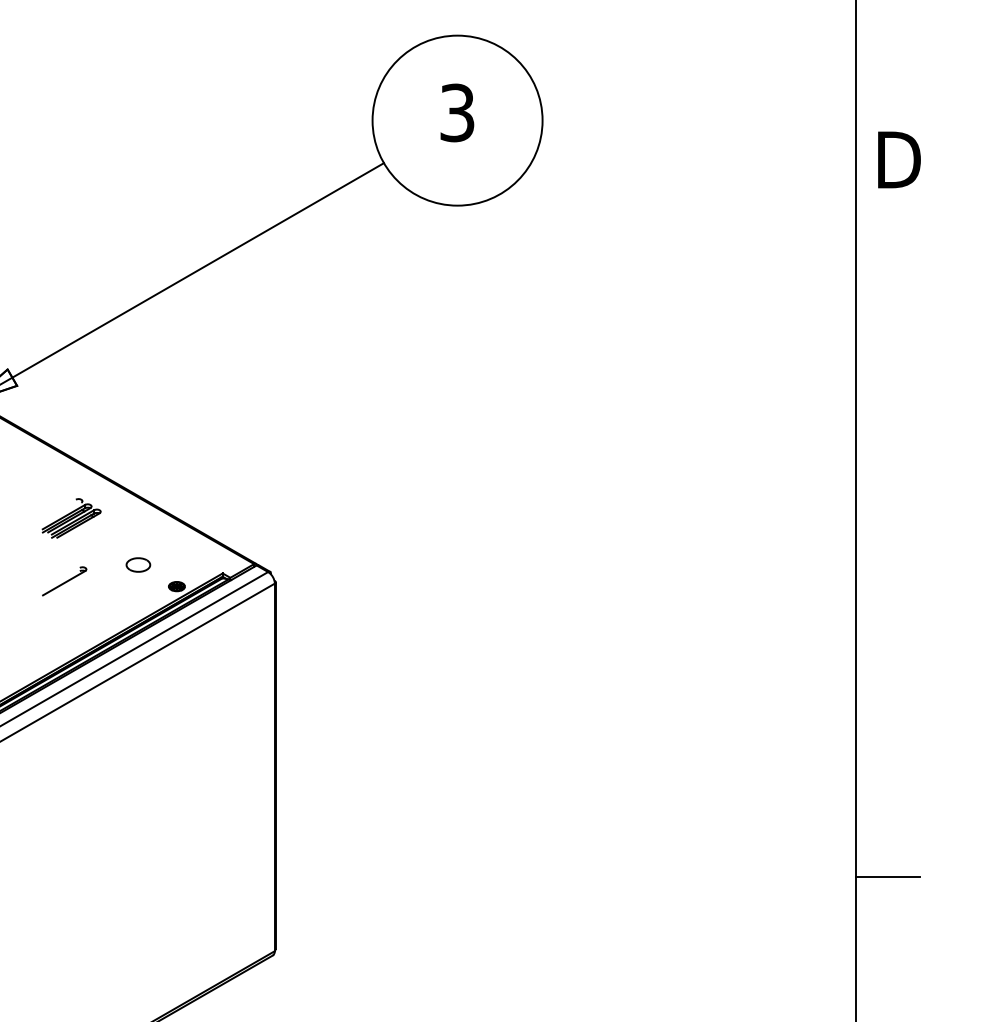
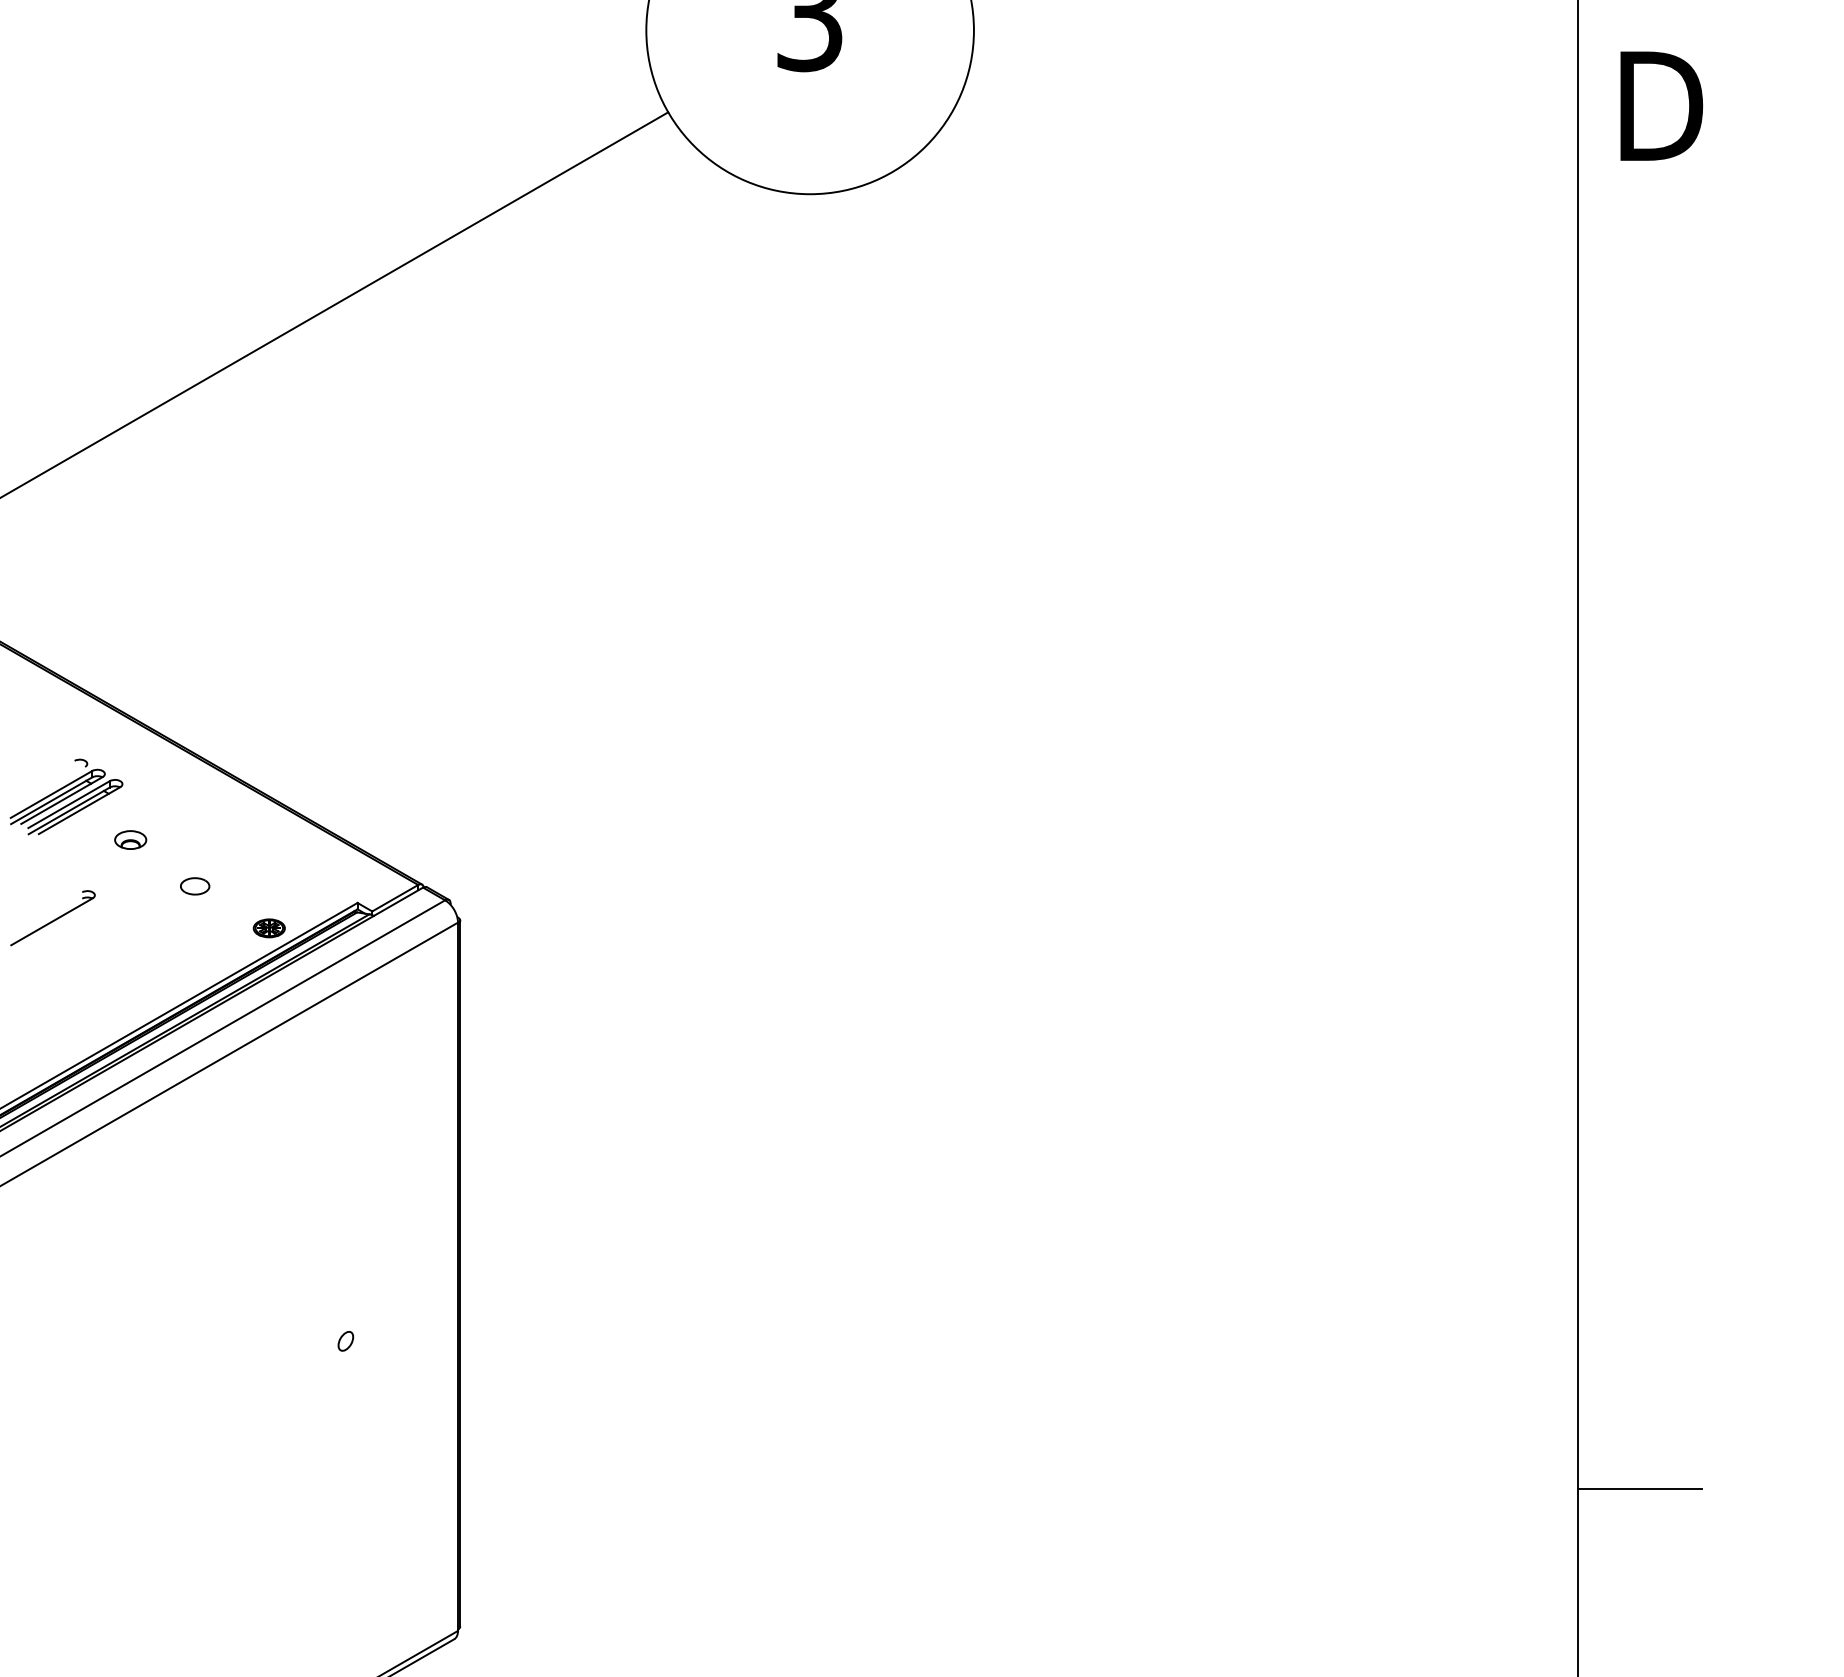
part: (104, 540) -> (129, 839), added
part: (138, 564) -> (195, 885), size x0.62
part: (216, 800) -> (345, 1340), added

